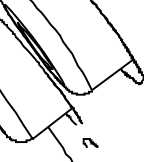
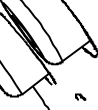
part: (90, 141) -> (80, 96), moved

